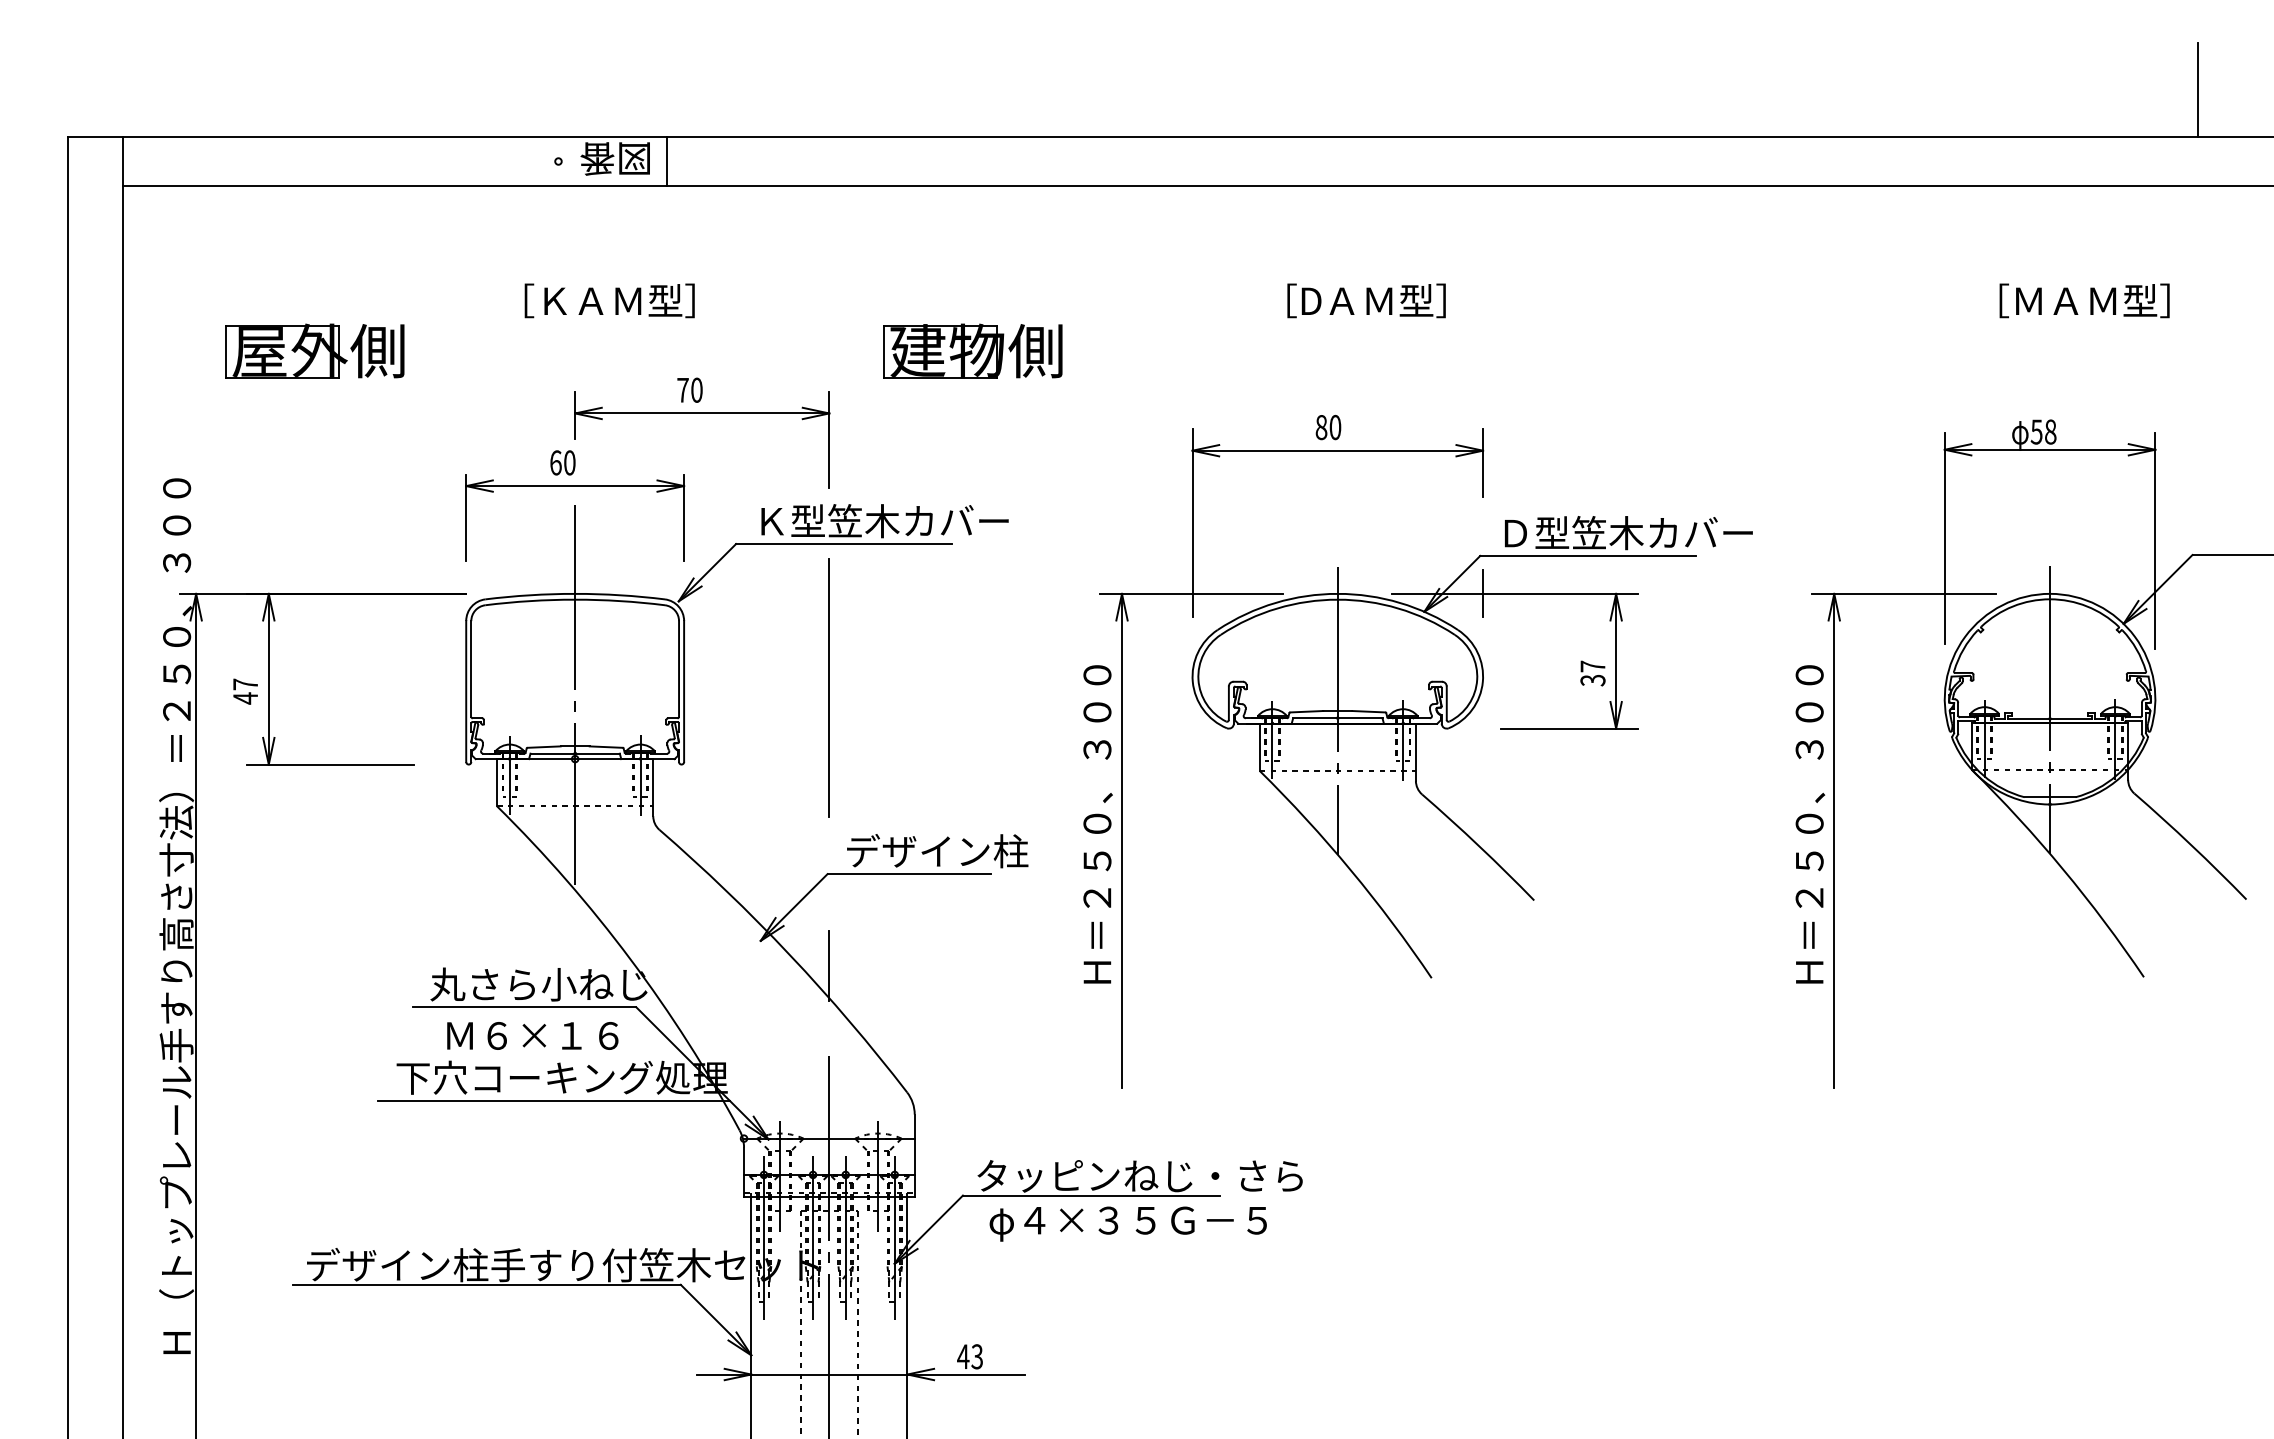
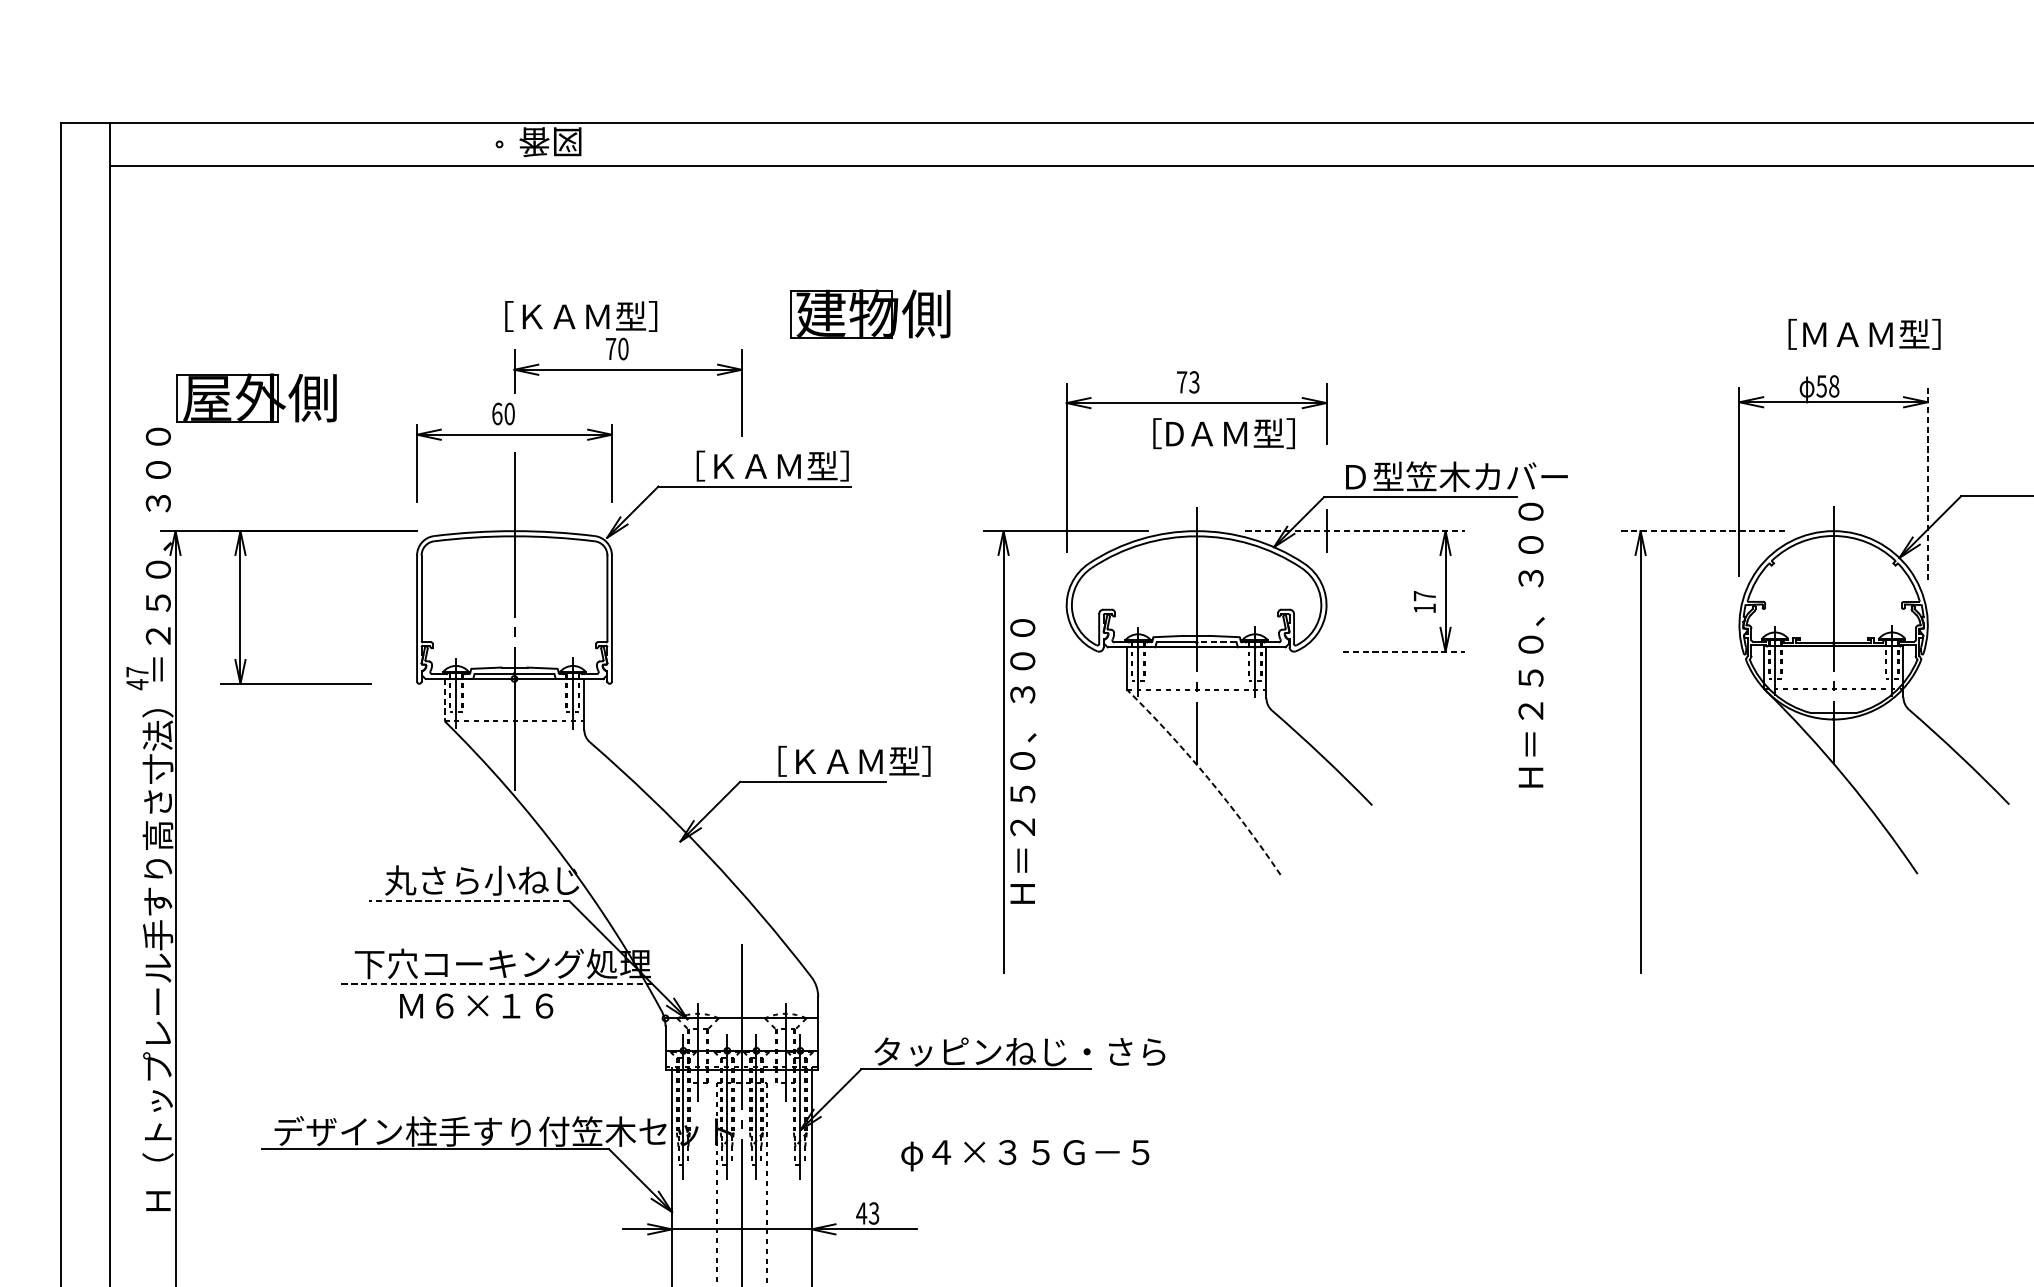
line: (2198, 90) -> (1966, 80), removed
line: (667, 161) -> (597, 144), removed
text: (609, 300) -> (580, 316), moved
text: (1366, 300) -> (1224, 433), moved
text: (2084, 300) -> (1864, 334), moved
part: (314, 350) -> (256, 397), moved
text: (1328, 427) -> (1188, 382), 80 -> 73
text: (884, 520) -> (791, 465), Ｋ型笠木カバー -> ［ＫＡＭ型］
line: (2155, 541) -> (1927, 484), solid -> dashed
line: (1515, 593) -> (1355, 530), solid -> dashed
line: (1904, 593) -> (1703, 530), solid -> dashed
text: (1592, 680) -> (1424, 608), 37 -> 17
line: (829, 687) -> (741, 614), removed
text: (245, 691) -> (137, 678), moved
line: (1360, 718) -> (1216, 642), solid -> dashed
line: (1570, 728) -> (1404, 651), solid -> dashed
line: (497, 782) -> (445, 699), solid -> dashed
text: (1097, 824) -> (1022, 761), moved
text: (1810, 824) -> (1531, 645), moved
text: (943, 851) -> (843, 761), デザイン柱 -> ［ＫＡＭ型］
arc: (1350, 870) -> (1207, 778), solid -> dashed
line: (829, 966) -> (741, 864), removed
line: (524, 1007) -> (469, 901), solid -> dashed
text: (532, 1035) -> (476, 1005), moved
line: (553, 1100) -> (495, 984), solid -> dashed
text: (1127, 1223) -> (1024, 1155), moved

